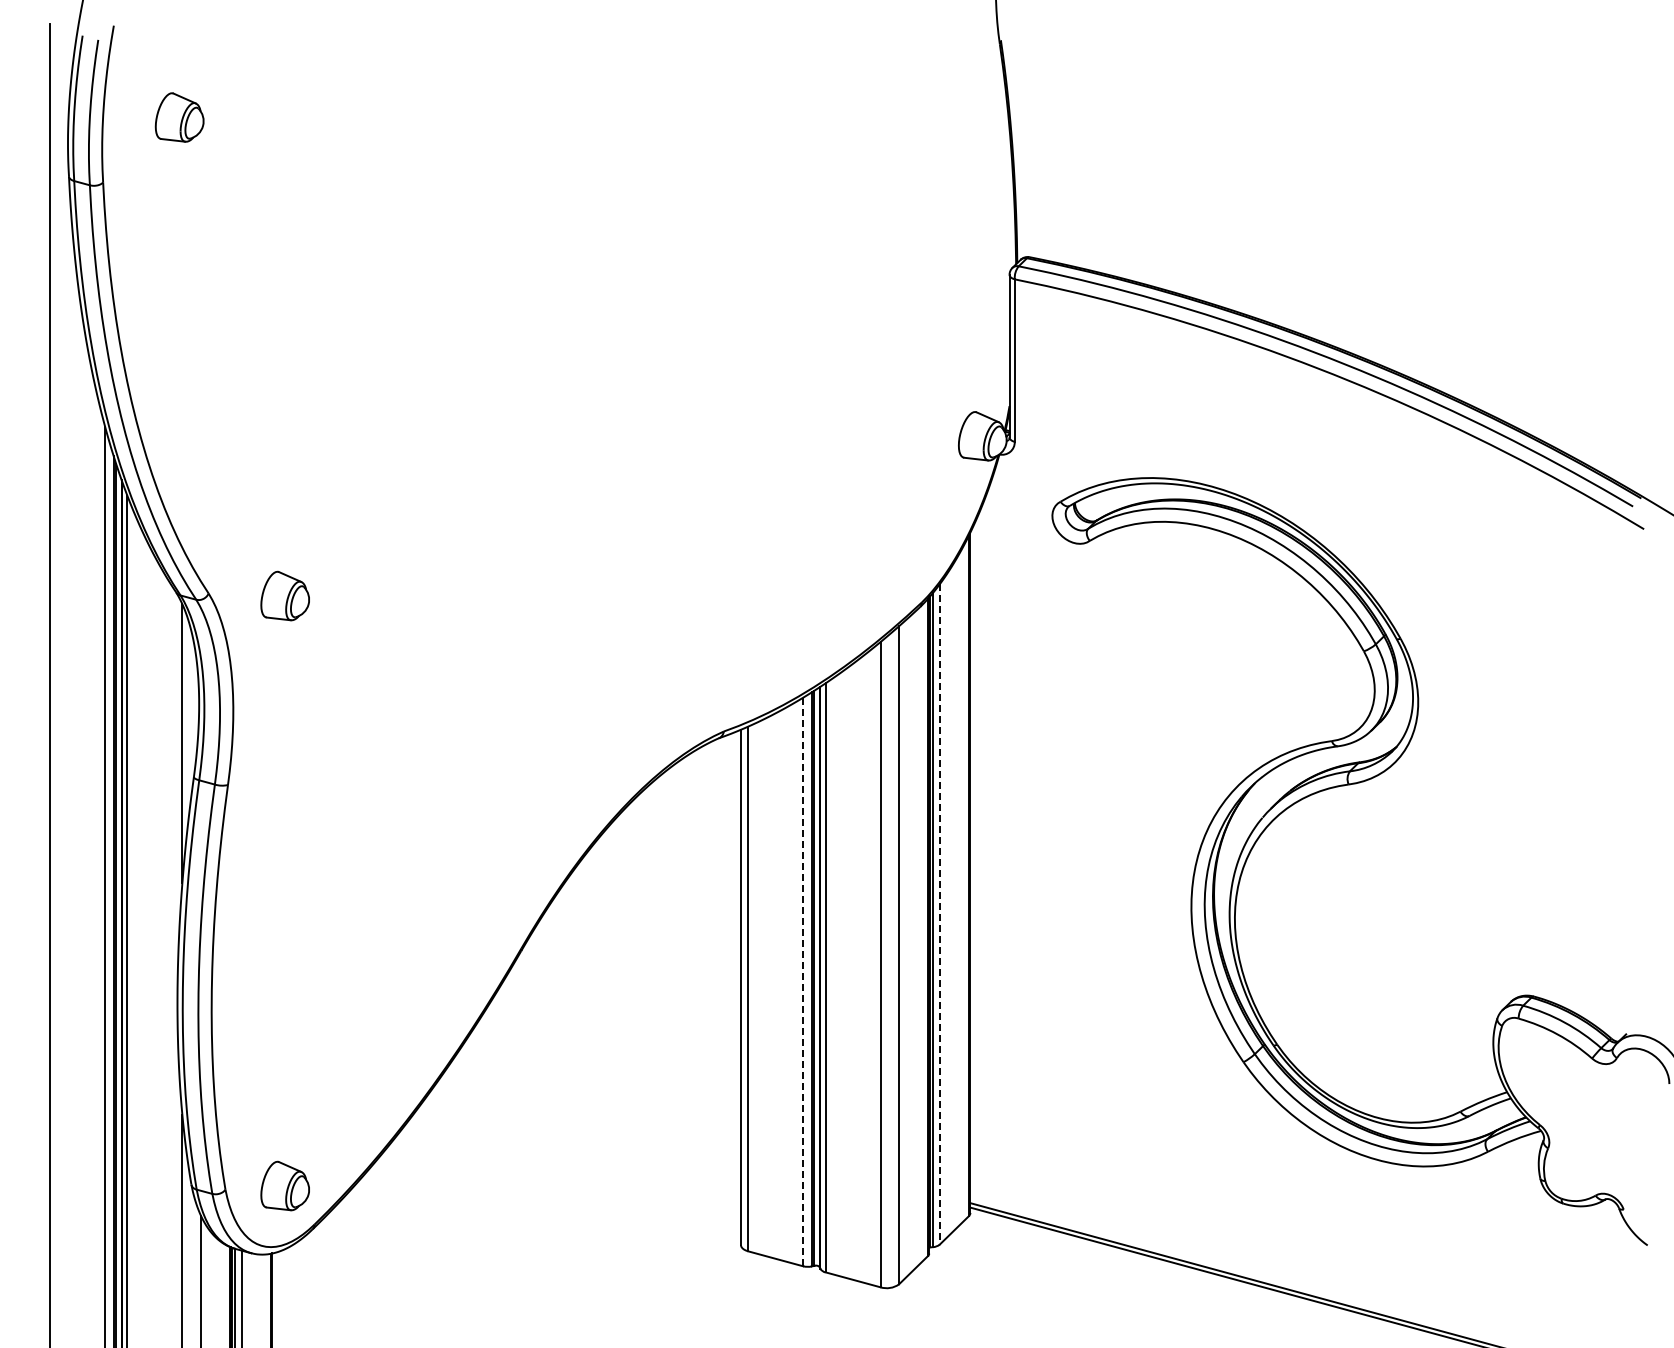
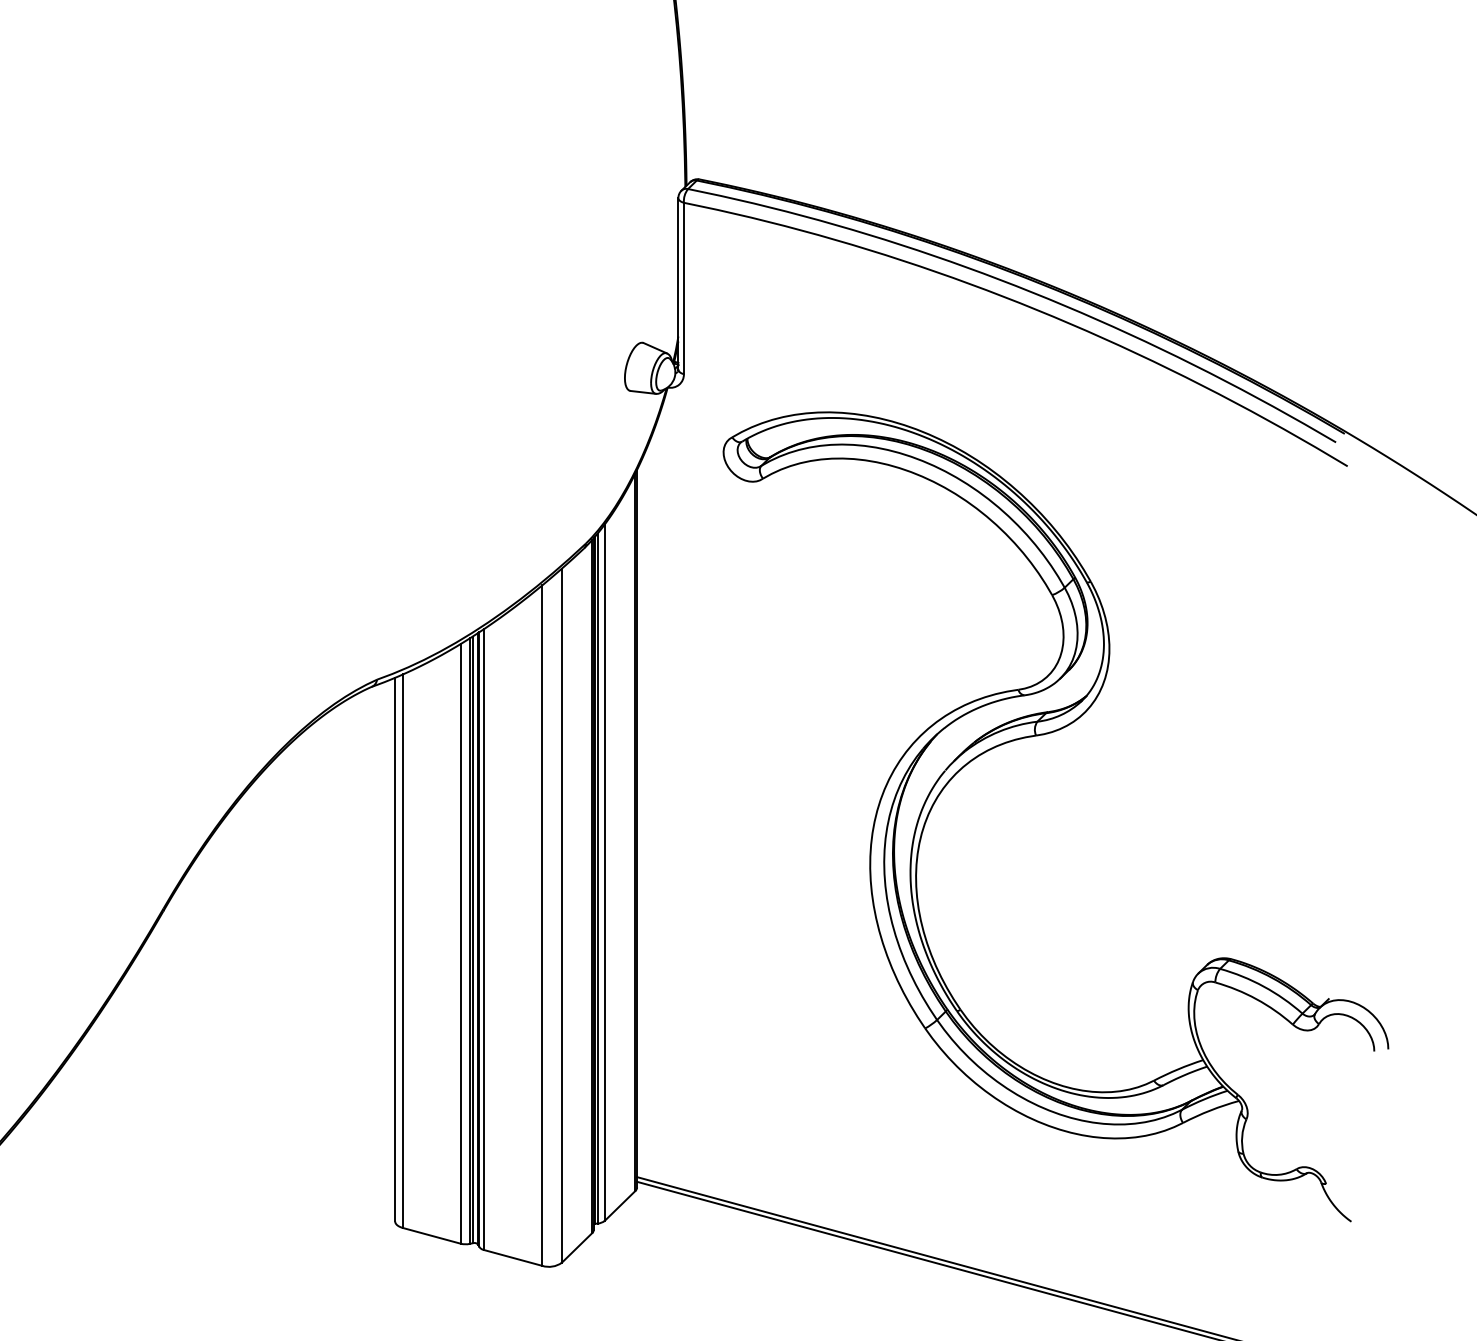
line: (939, 914) -> (604, 872), dashed -> solid
line: (803, 982) -> (461, 944), dashed -> solid

